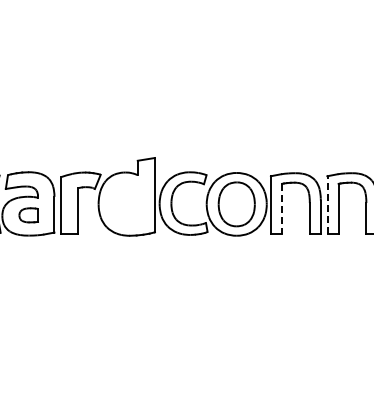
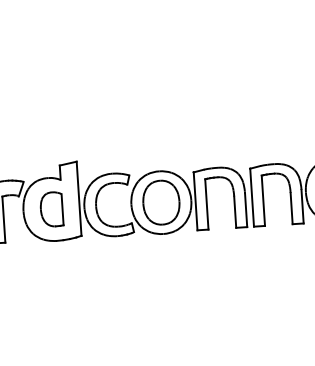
part: (126, 204) -> (51, 209), added
line: (327, 204) -> (251, 196), dashed -> solid
line: (282, 209) -> (207, 204), dashed -> solid

